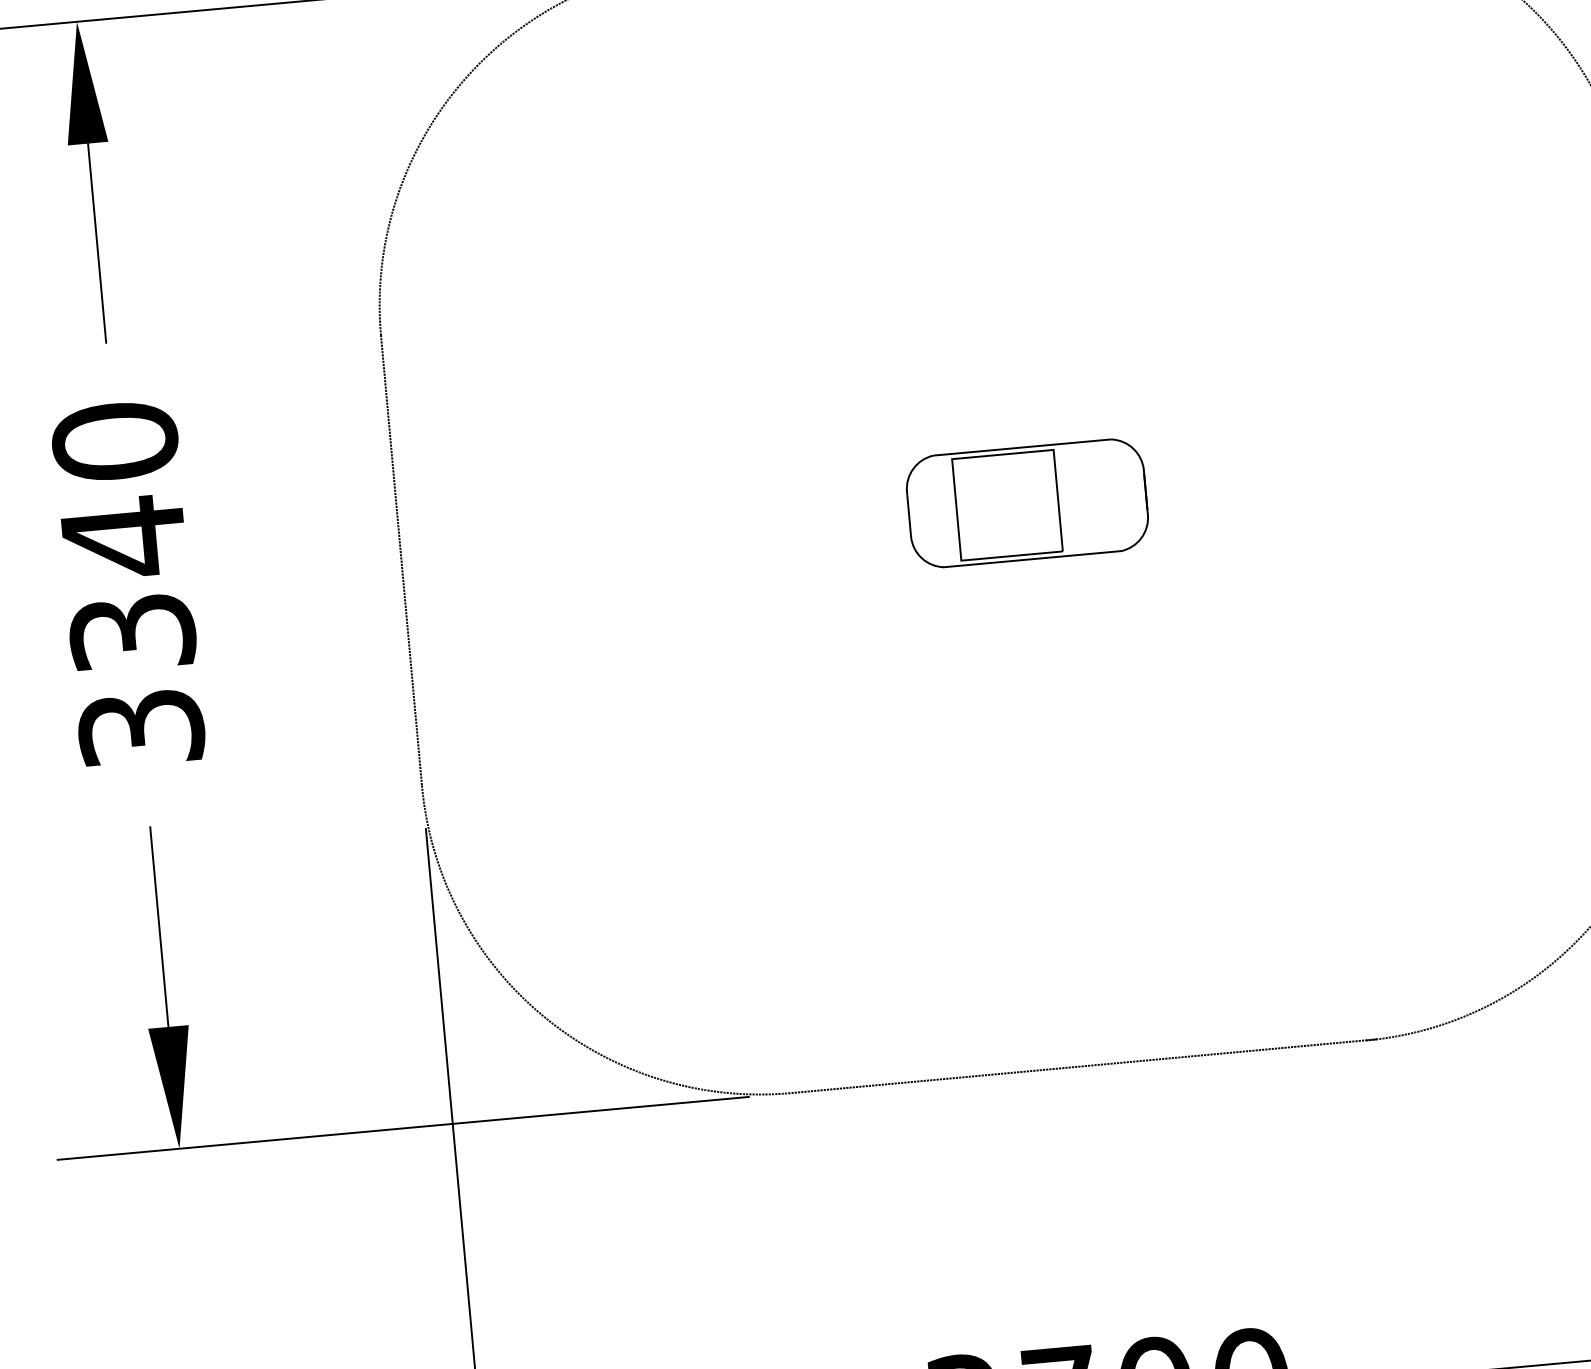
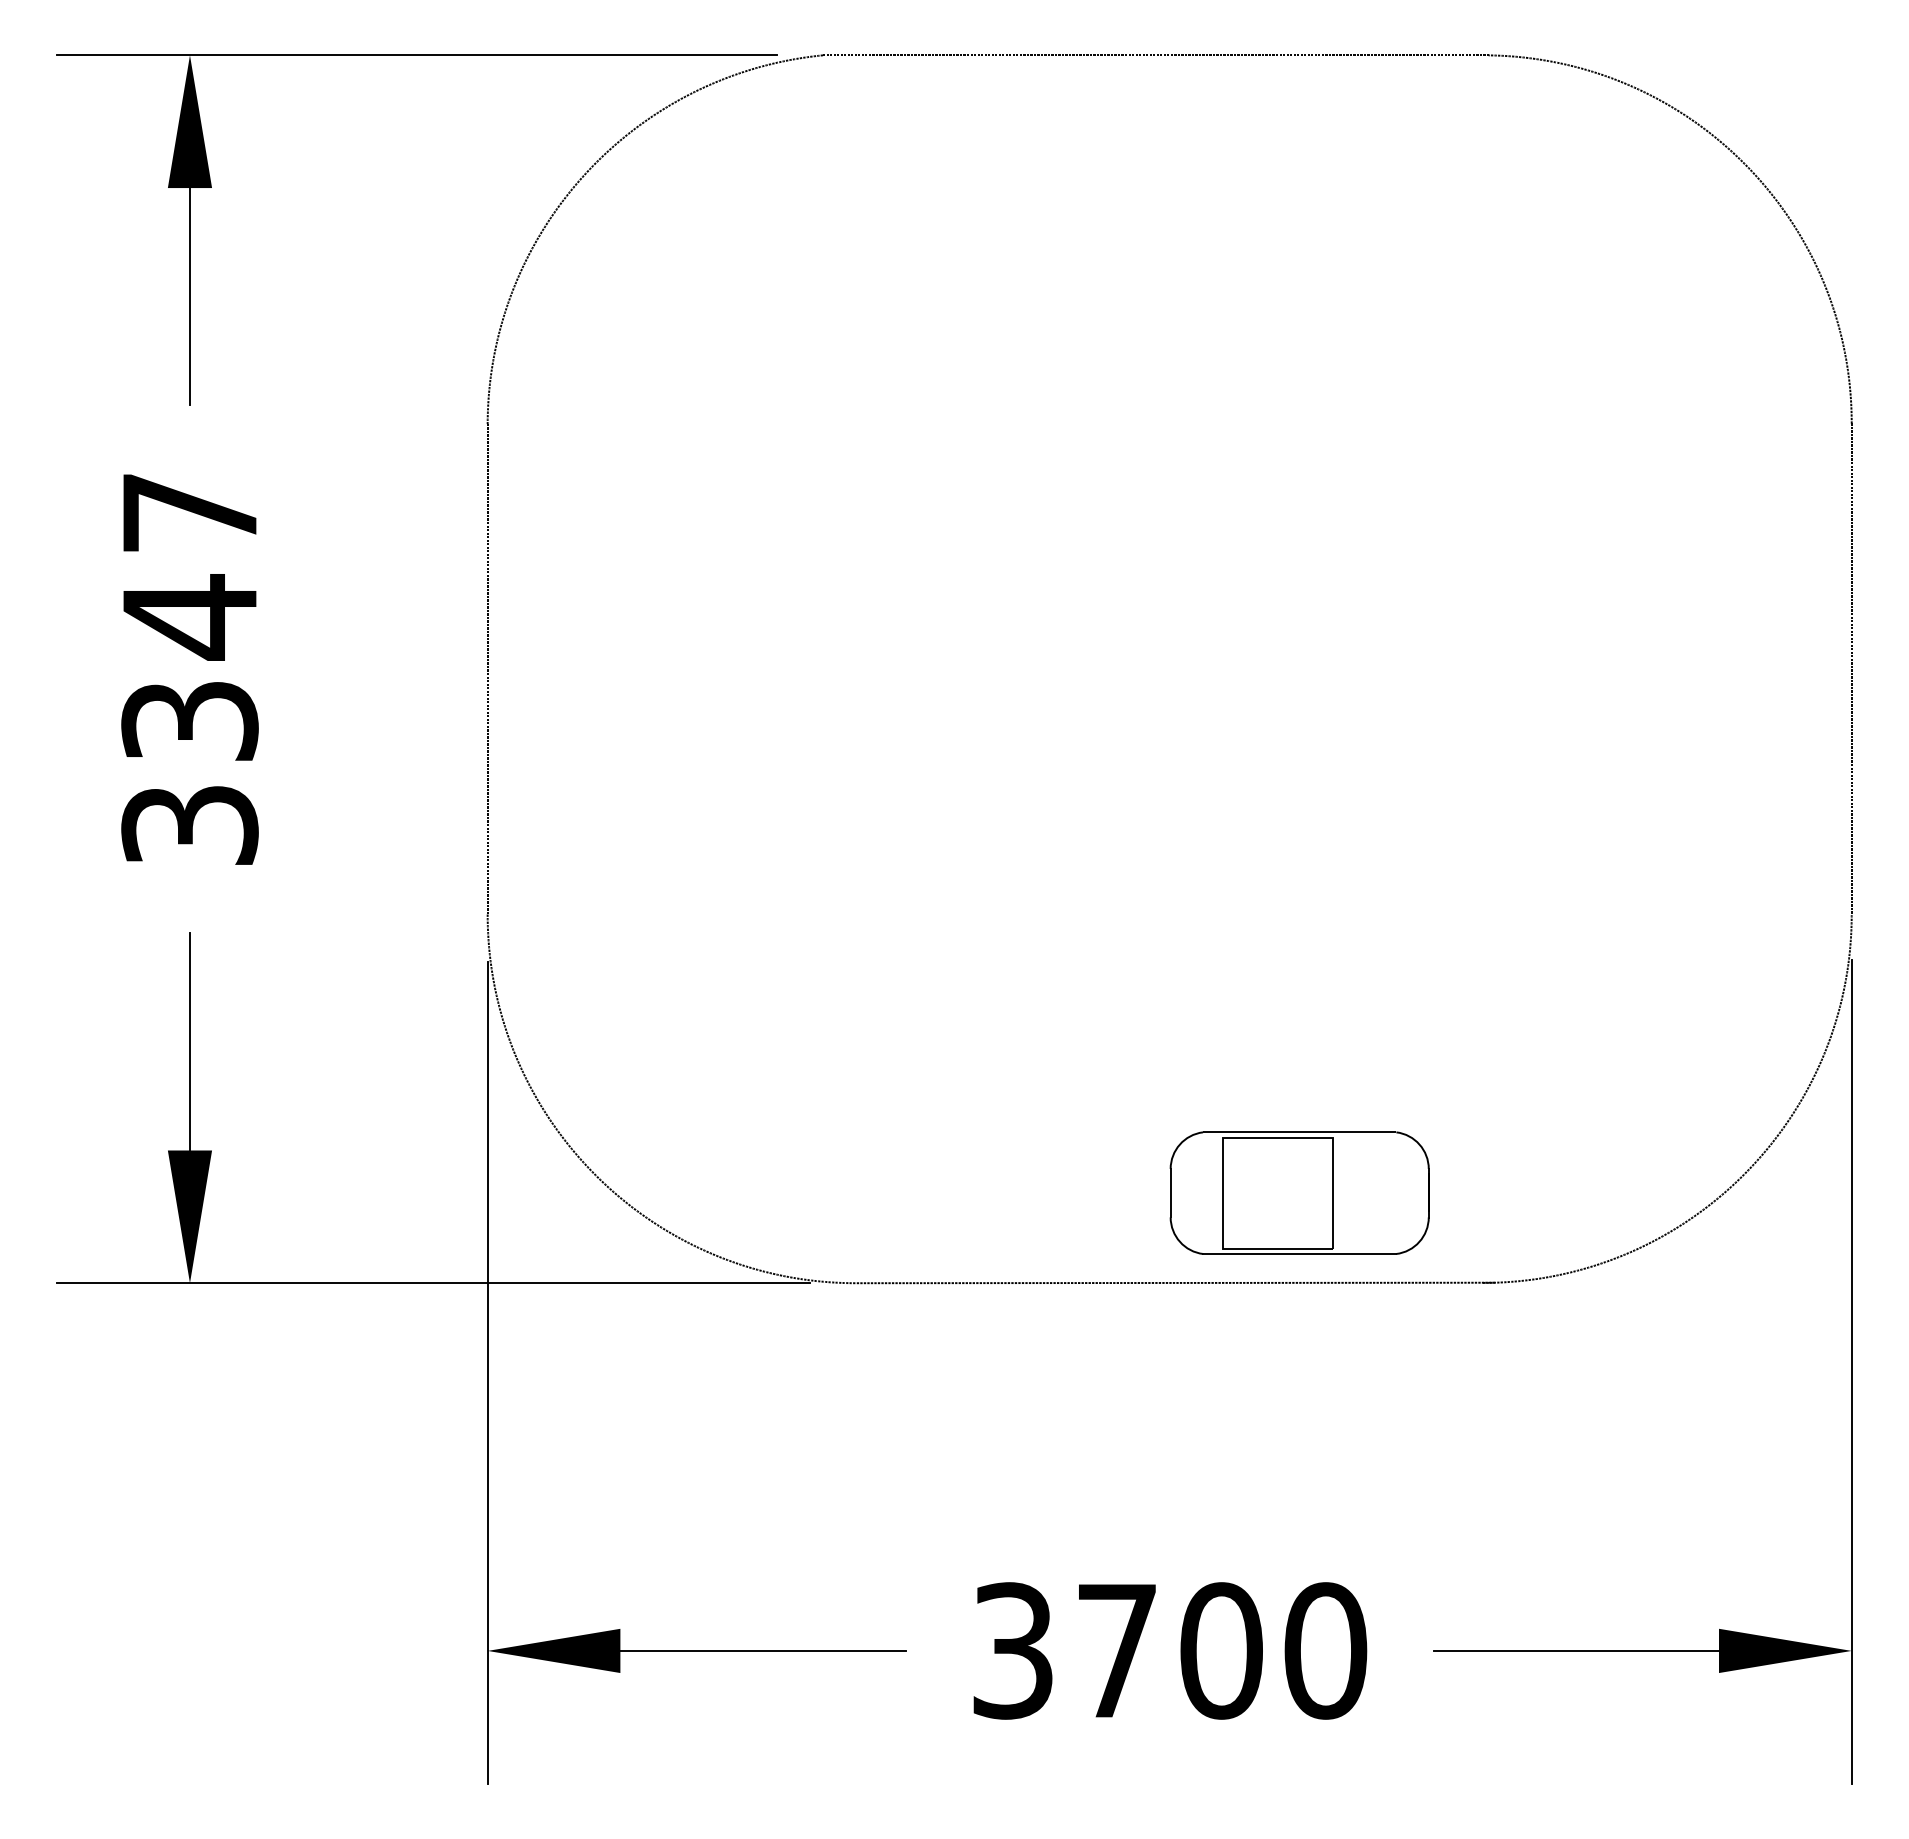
text: (114, 441) -> (189, 512), 3340 -> 3347
part: (1027, 502) -> (1299, 1192), moved

